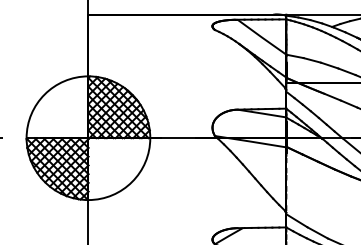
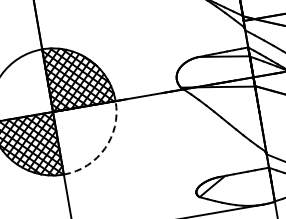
arc: (132, 181) -> (105, 148), solid -> dashed

